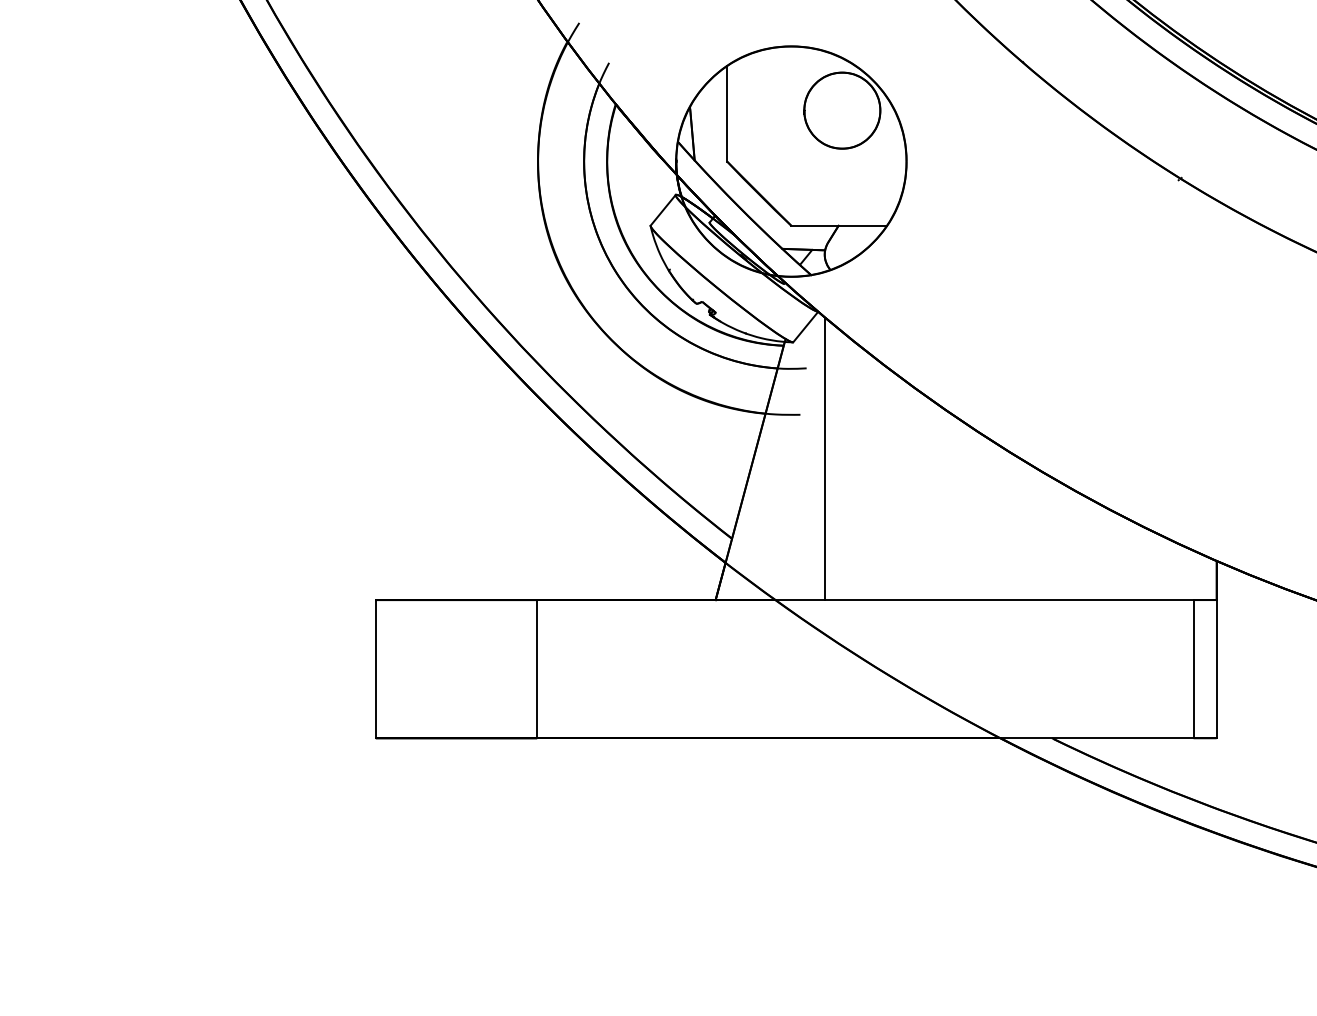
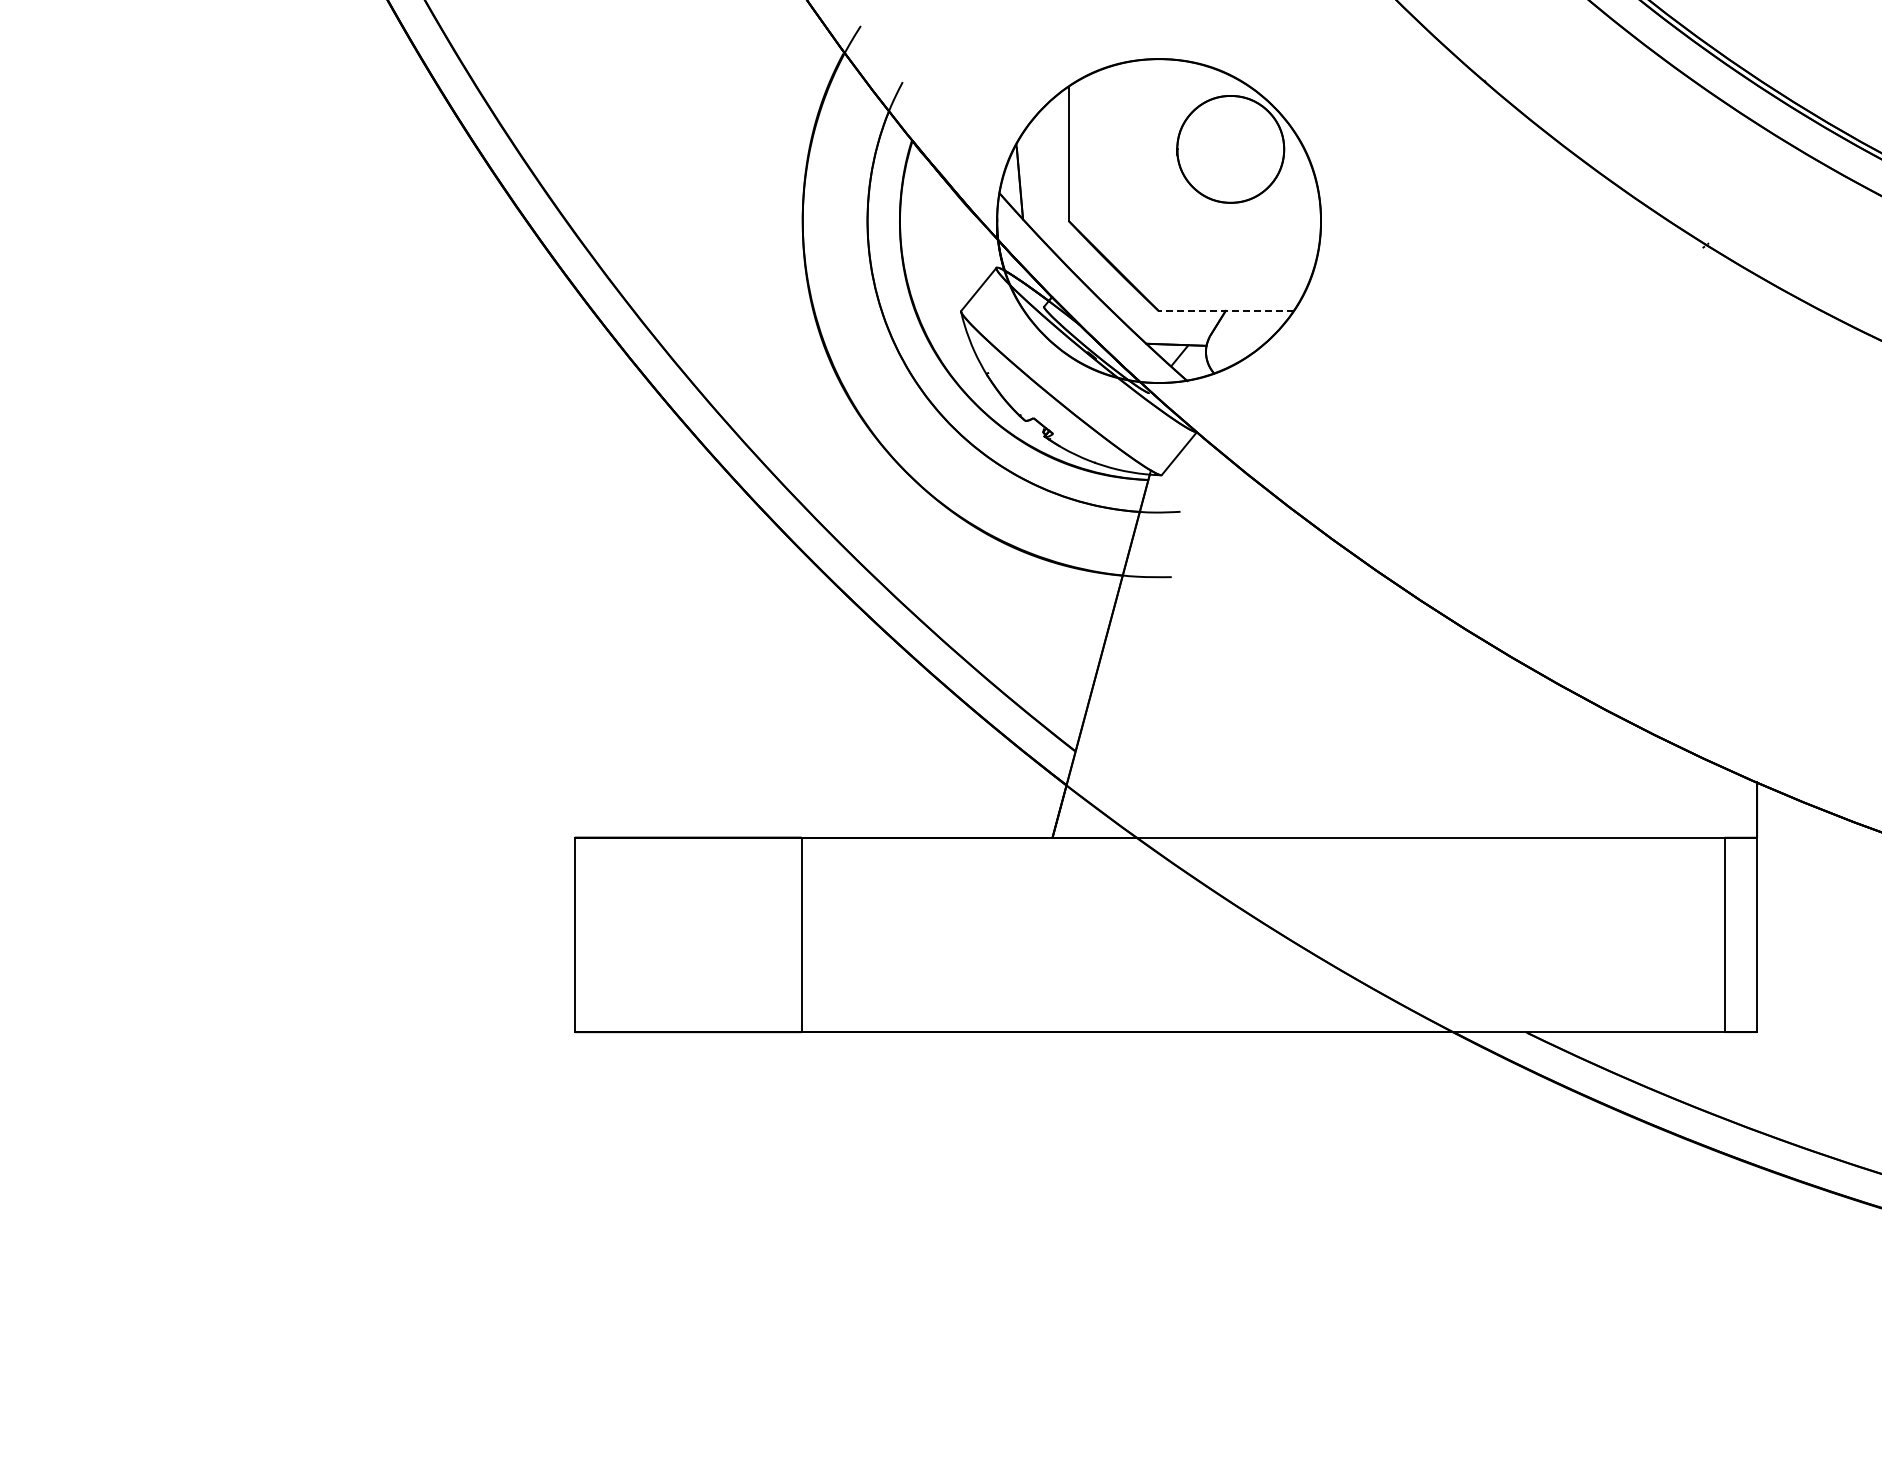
line: (838, 225) -> (1225, 311), solid -> dashed
line: (825, 458) -> (1206, 638), removed

